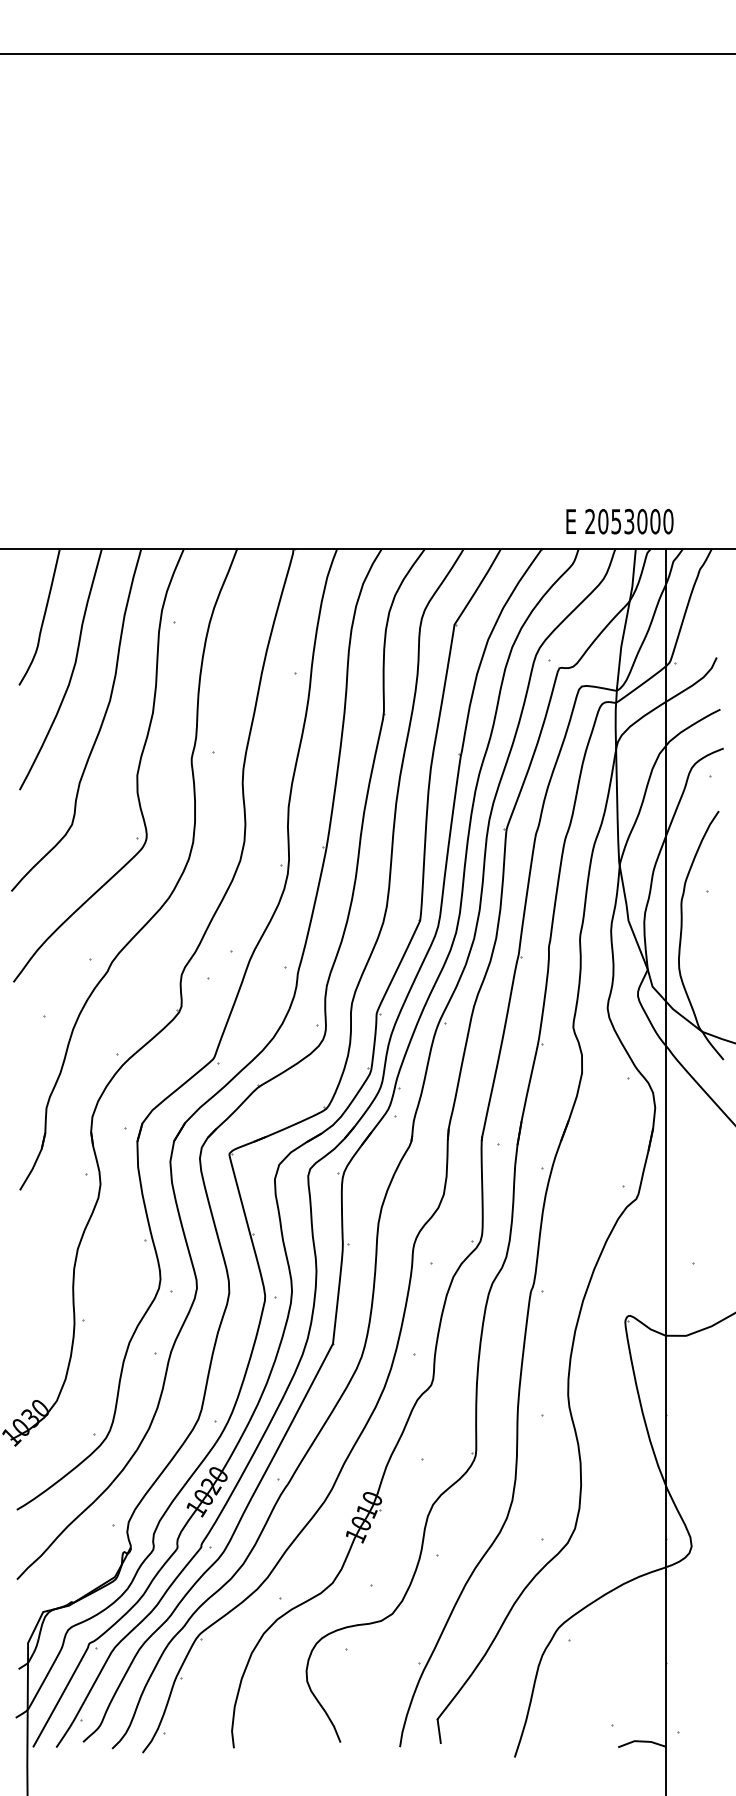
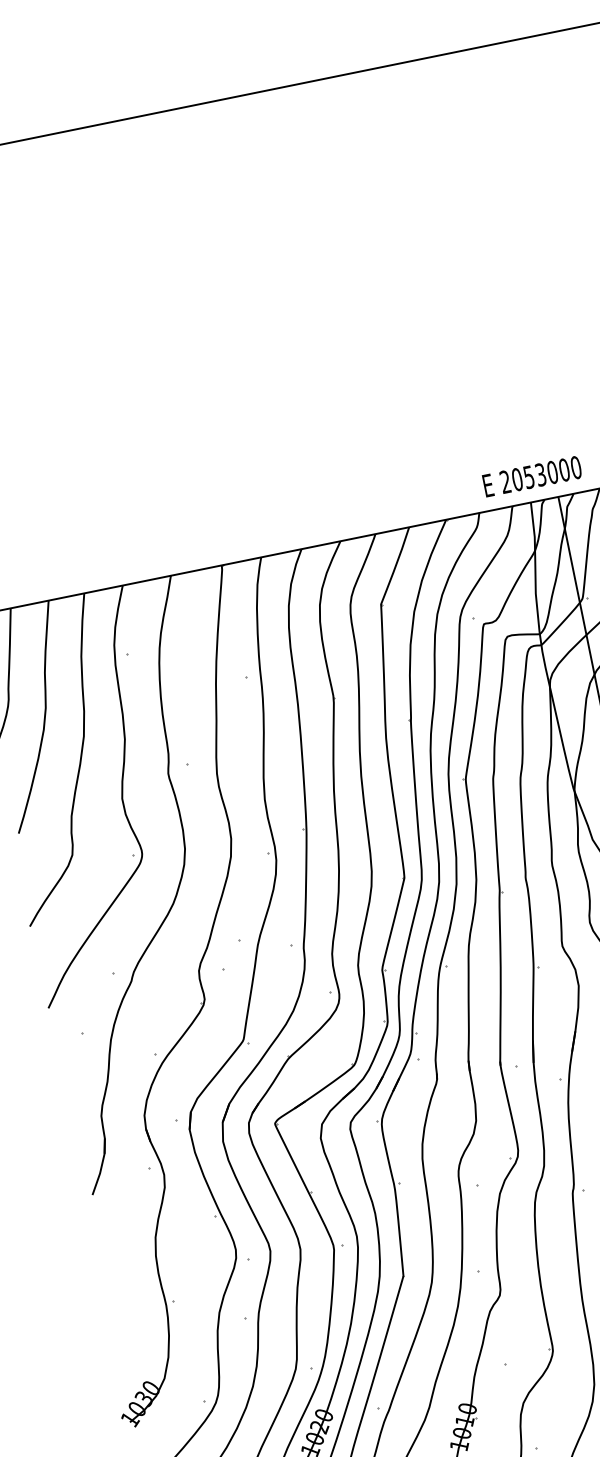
text: (619, 521) -> (531, 476), moved

